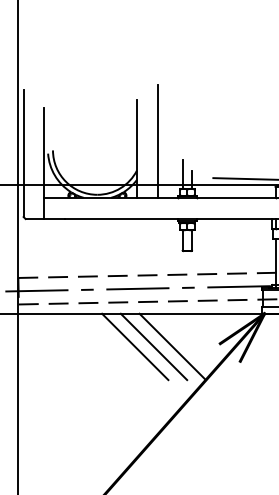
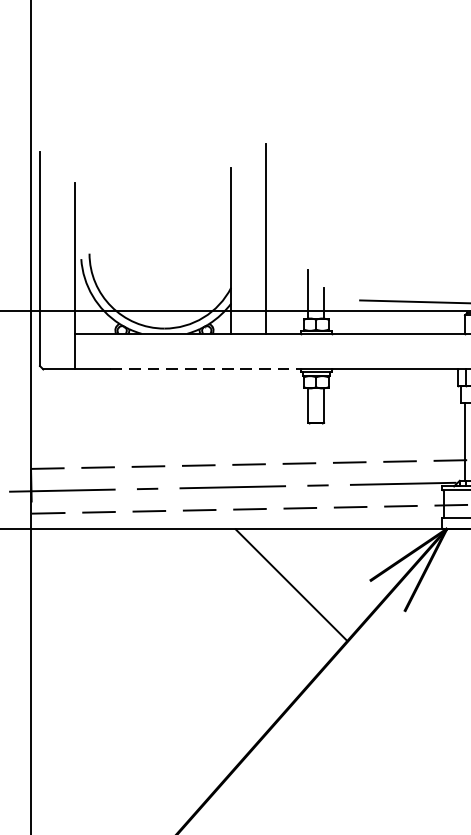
line: (122, 219) -> (206, 370), solid -> dashed
line: (135, 346) -> (228, 584), removed
line: (153, 346) -> (259, 584), removed

